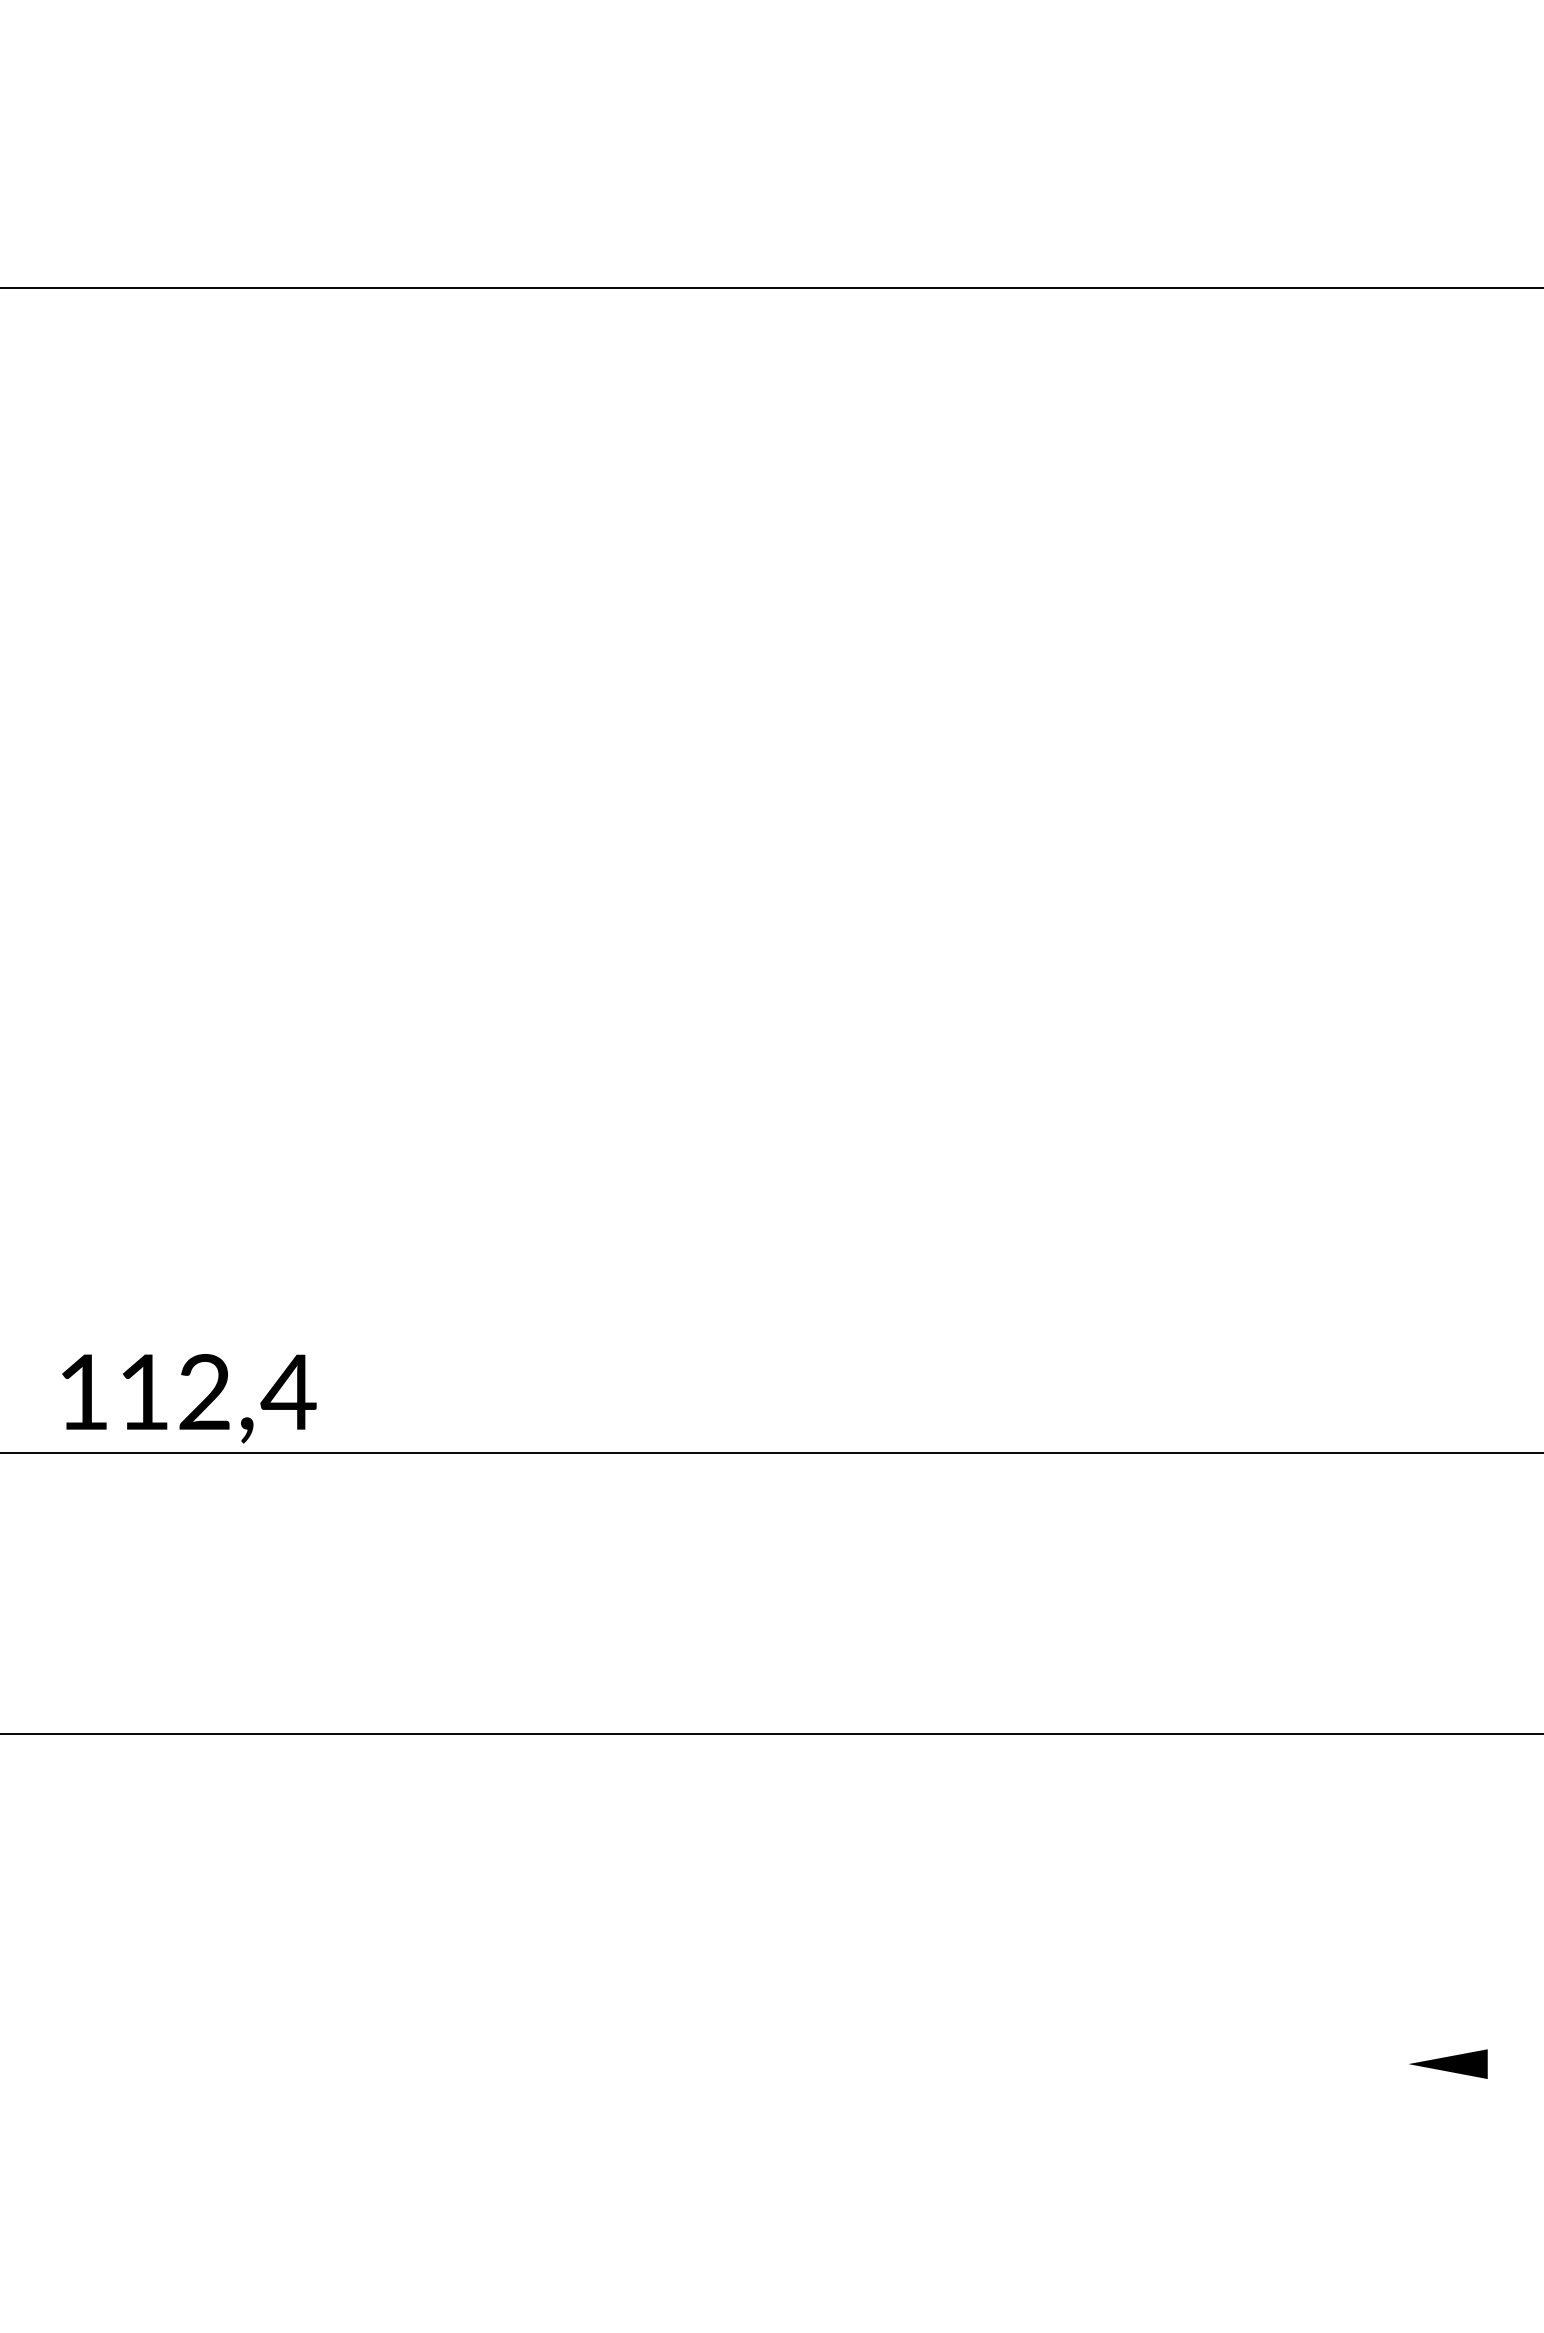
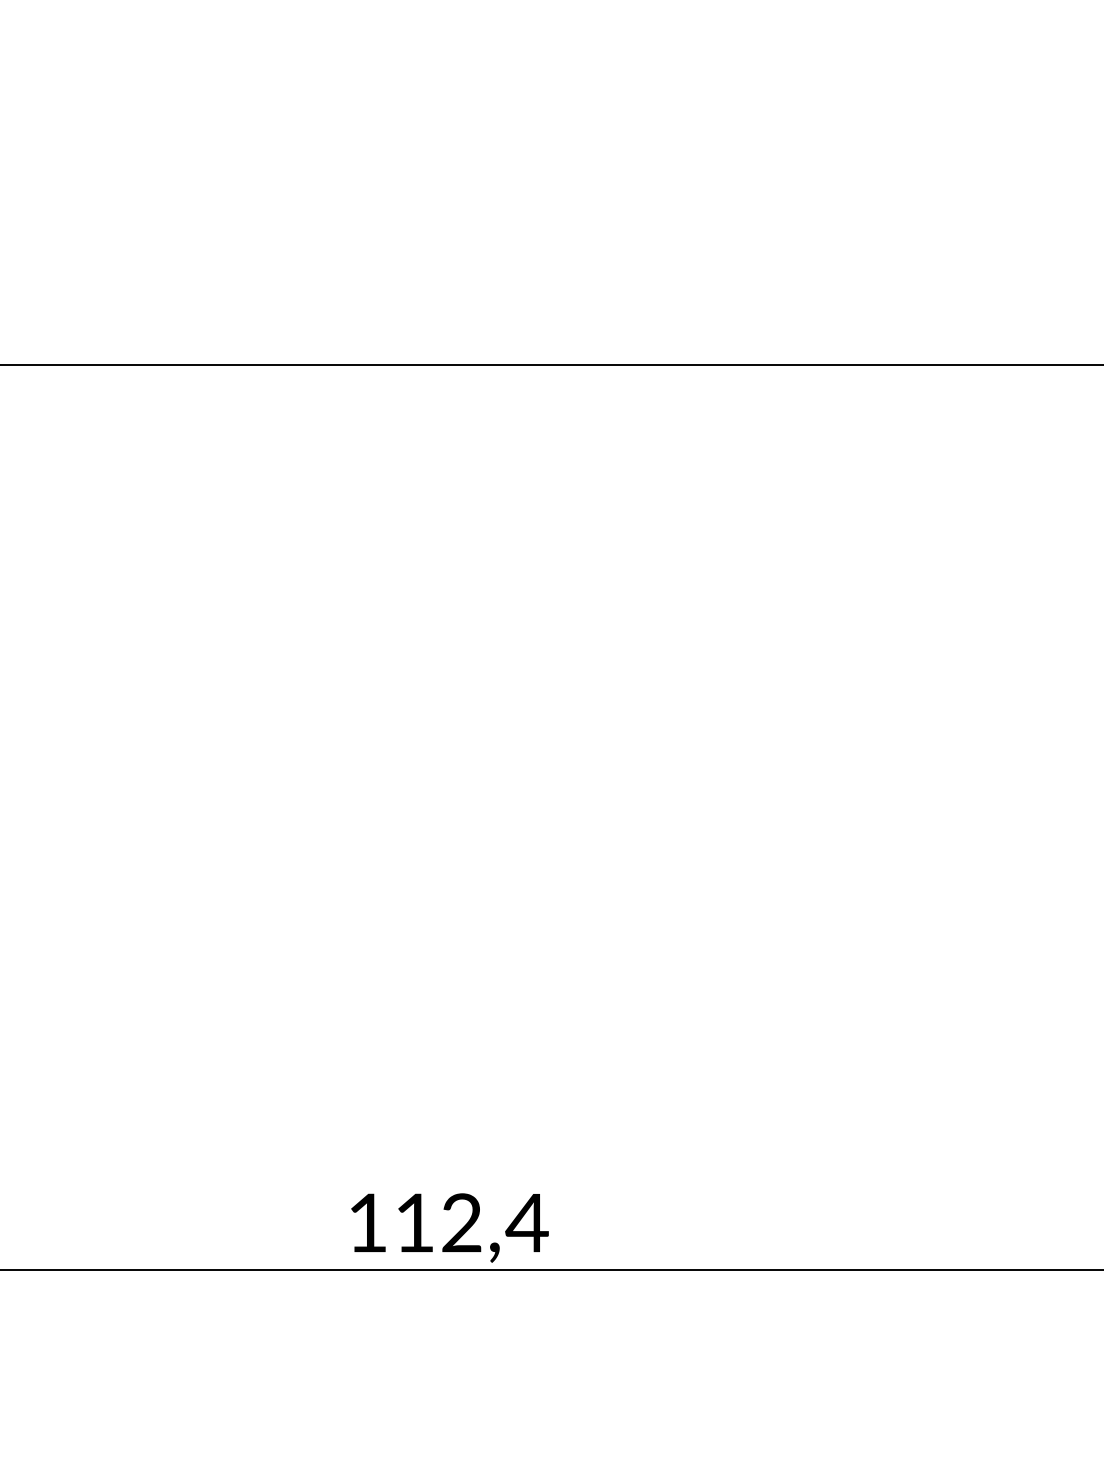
text: (189, 1398) -> (450, 1227), moved

